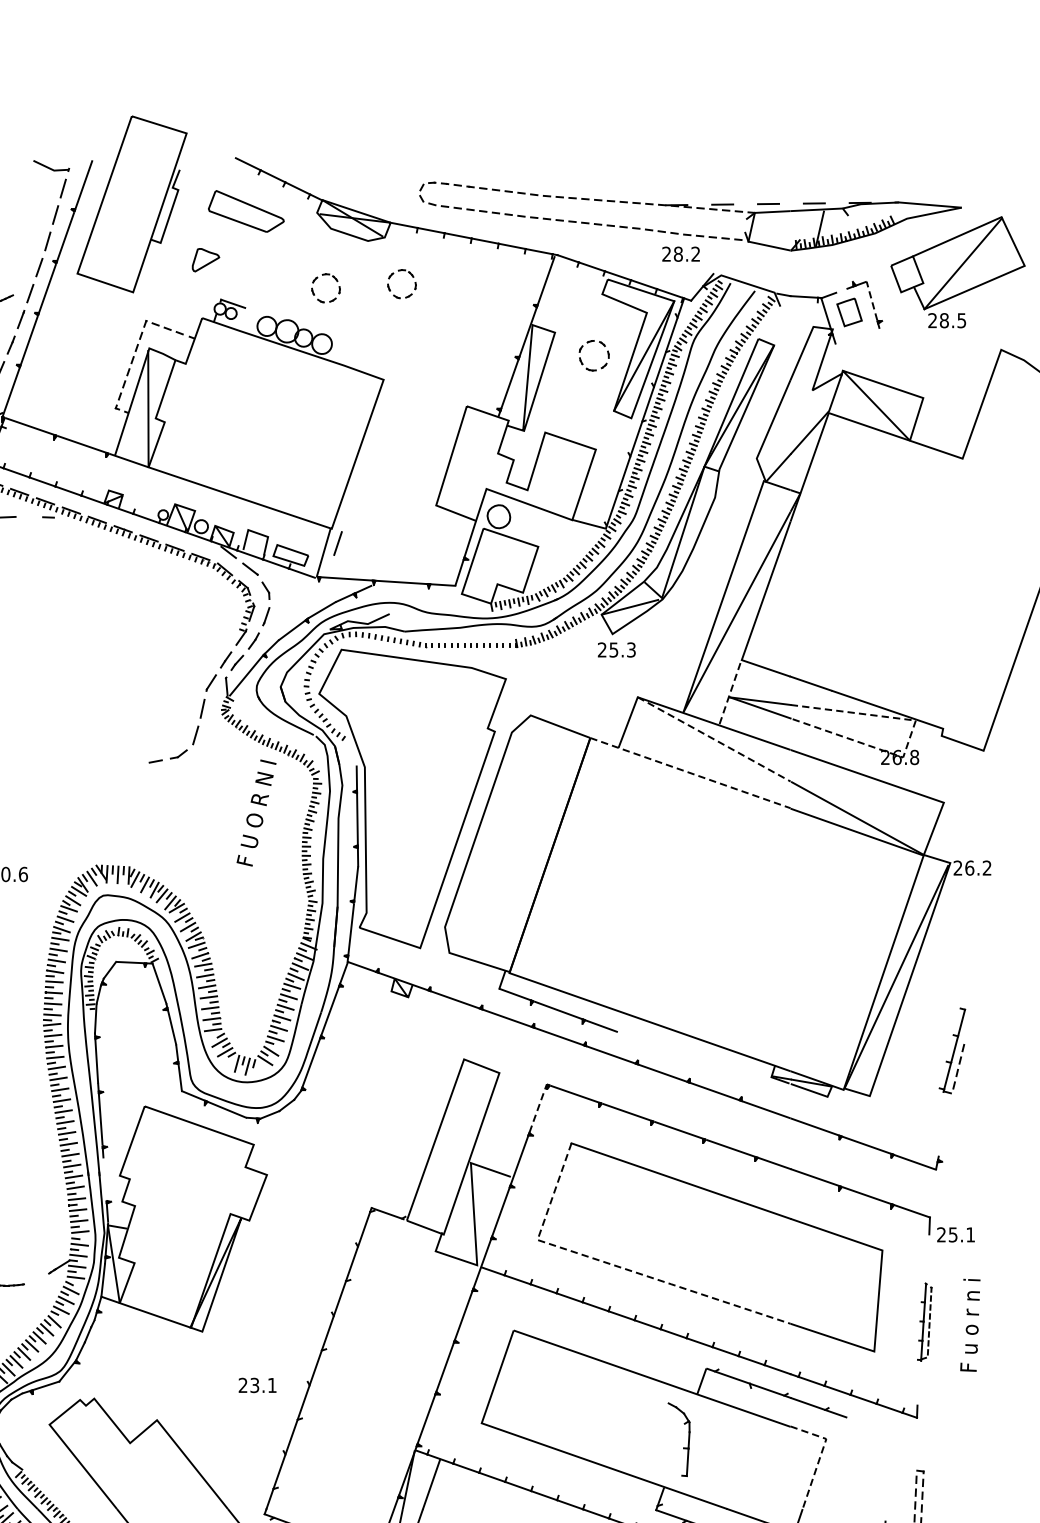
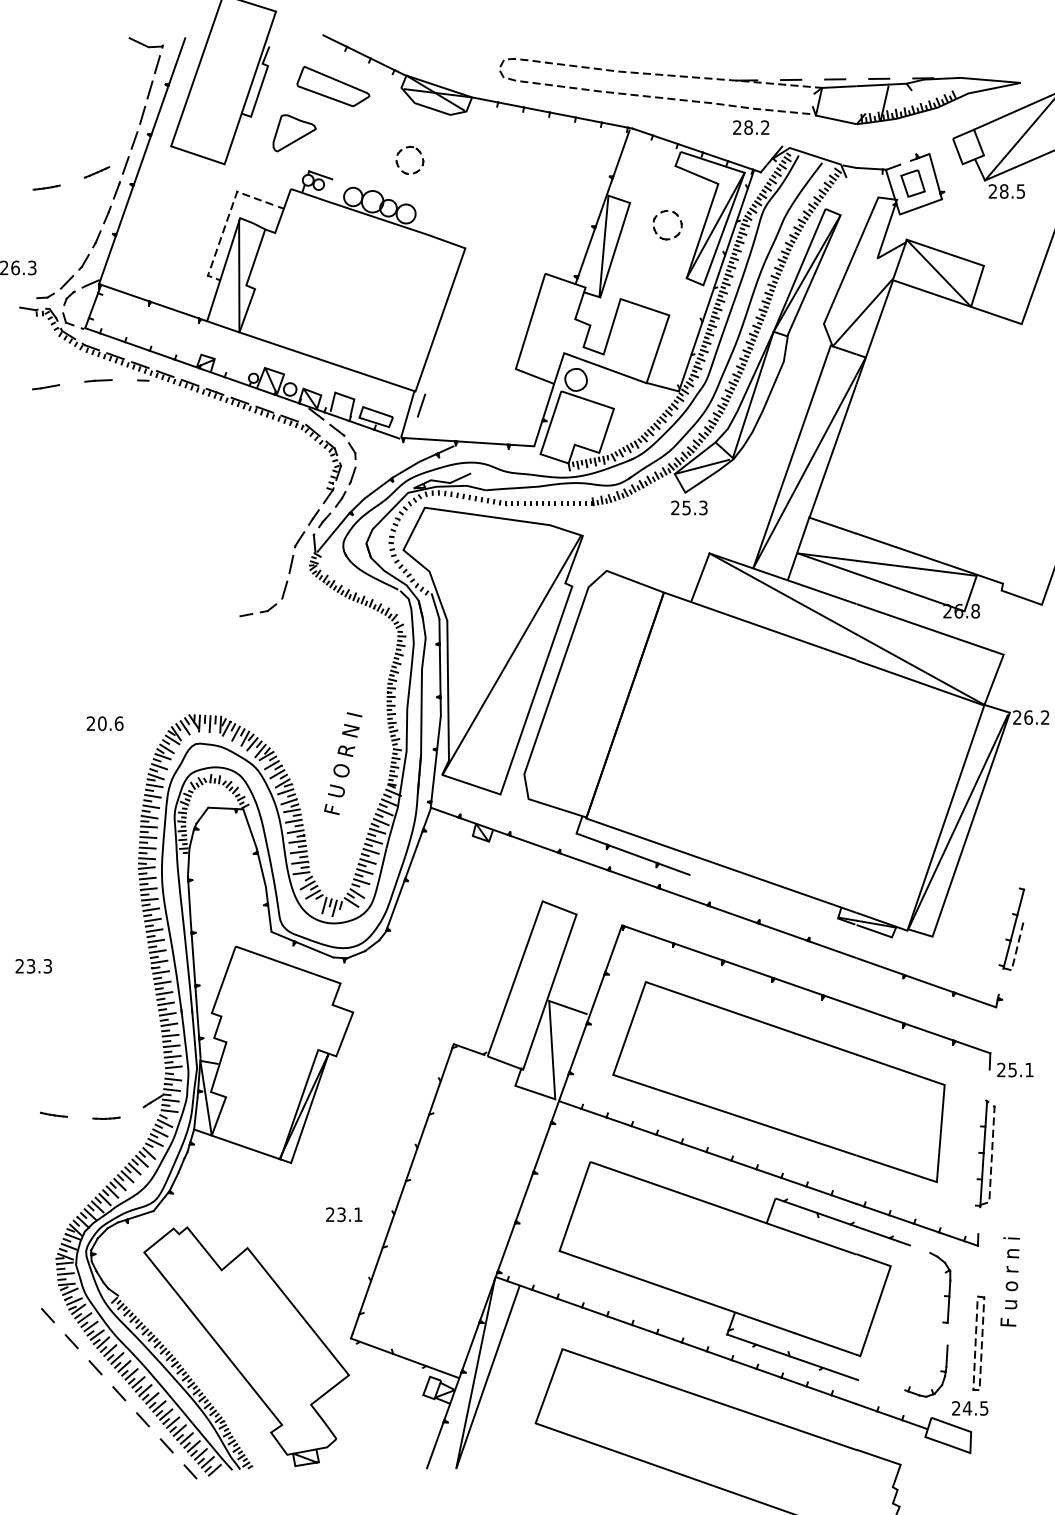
part: (205, 260) -> (294, 133), size x1.67
part: (399, 271) -> (480, 144), removed
line: (871, 300) -> (934, 172), dashed -> solid
line: (857, 336) -> (920, 206), added
line: (730, 692) -> (798, 548), dashed -> solid
line: (910, 734) -> (971, 589), dashed -> solid
line: (713, 739) -> (782, 593), dashed -> solid
line: (352, 752) -> (435, 606), added
line: (689, 773) -> (759, 626), dashed -> solid
line: (431, 803) -> (511, 655), added
text: (256, 812) -> (343, 763), moved
part: (951, 1050) -> (1011, 928), moved
line: (537, 1108) -> (613, 948), dashed -> solid
line: (104, 1179) -> (197, 1016), added
line: (615, 1265) -> (688, 1099), dashed -> solid
part: (924, 1321) -> (985, 1153), size x1.43
text: (969, 1324) -> (1009, 1281), moved
part: (687, 1441) -> (948, 1289), moved
line: (820, 1455) -> (885, 1282), dashed -> solid

